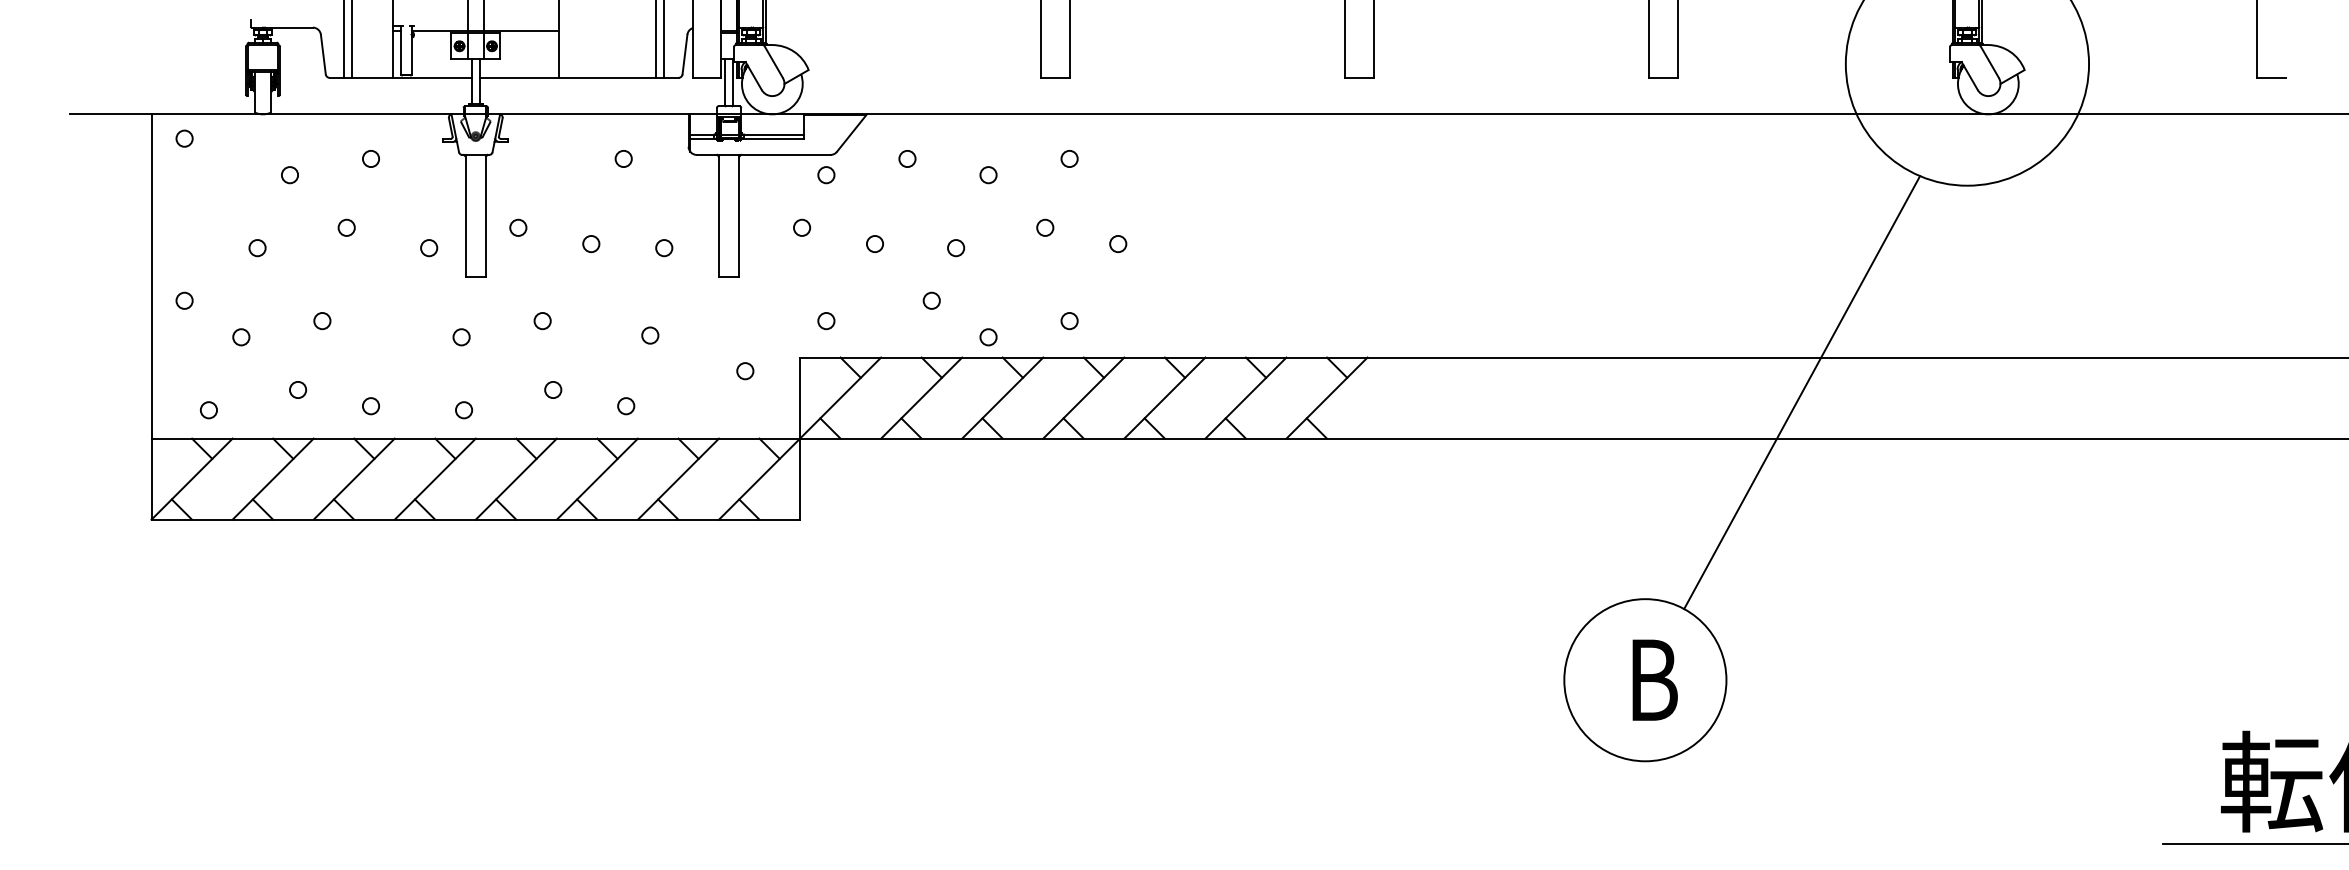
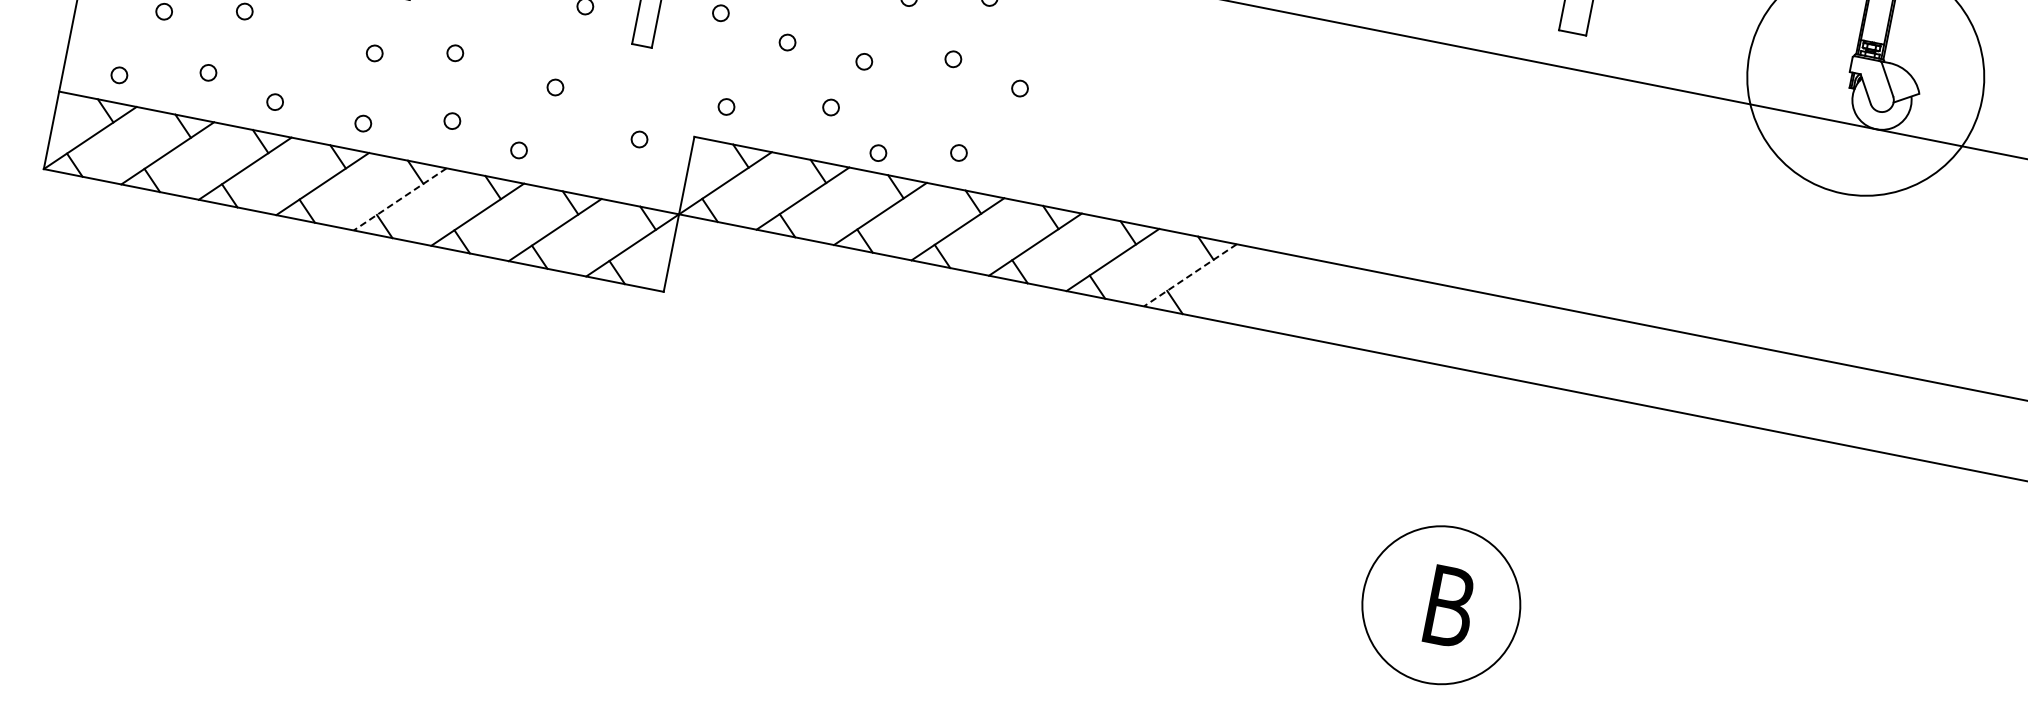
line: (1802, 392) -> (1645, 359), removed
line: (1326, 398) -> (1189, 275), solid -> dashed
line: (515, 479) -> (399, 199), solid -> dashed

